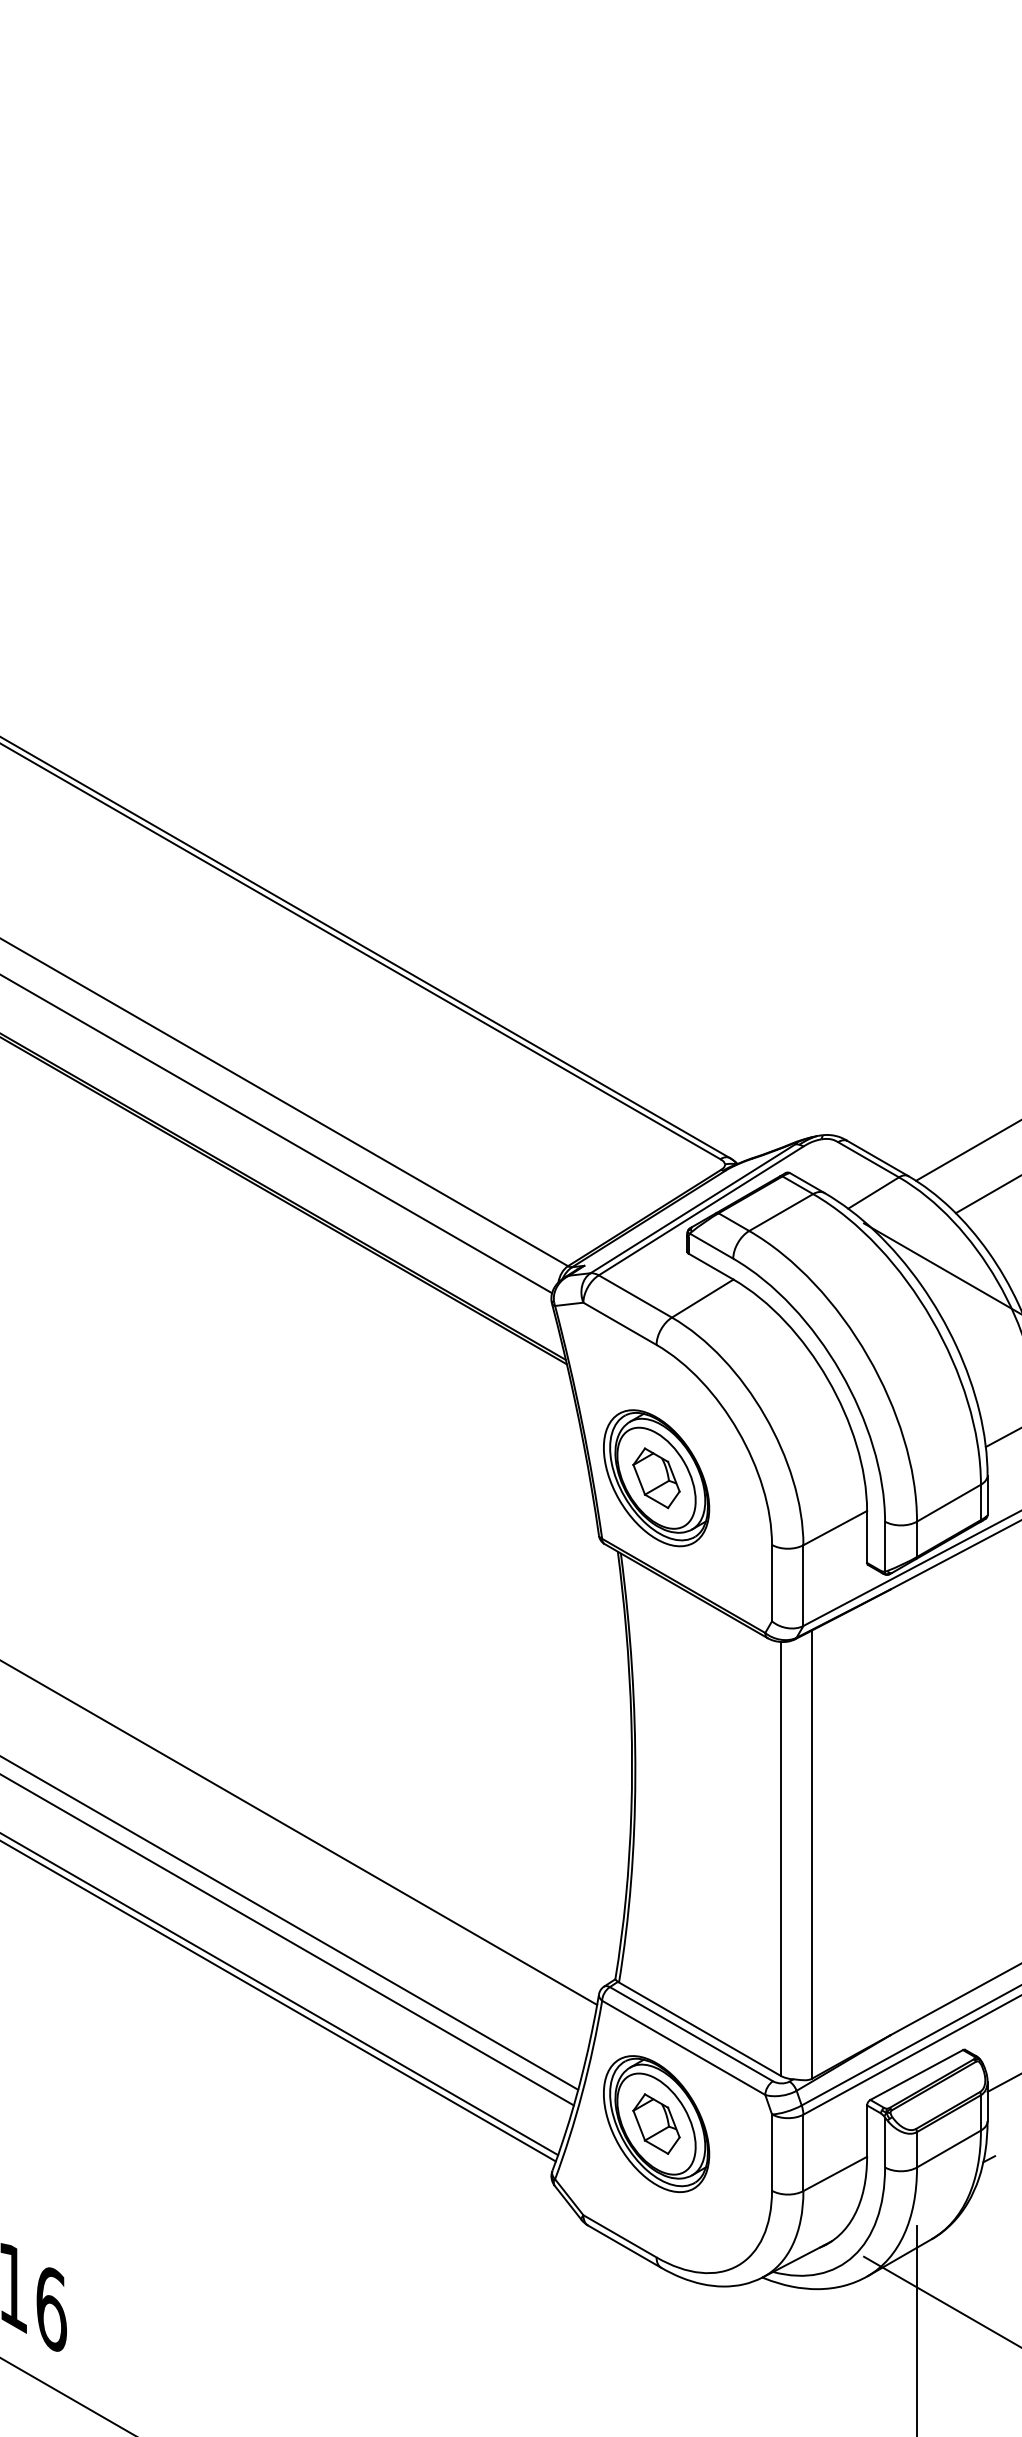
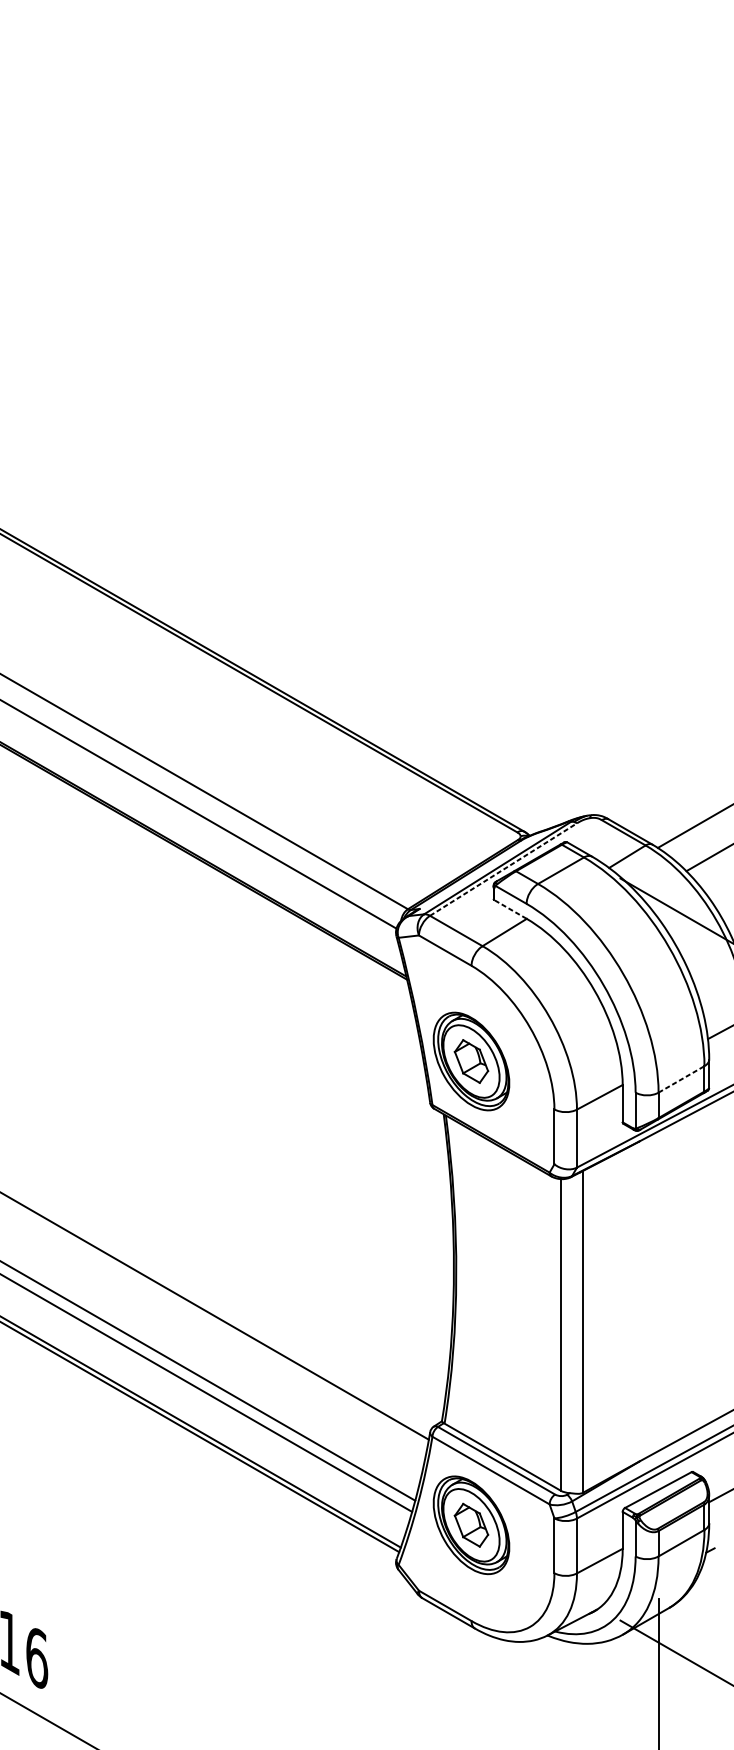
line: (701, 1210) -> (503, 869), solid -> dashed
line: (710, 1266) -> (510, 909), solid -> dashed
line: (948, 1503) -> (681, 1079), solid -> dashed

